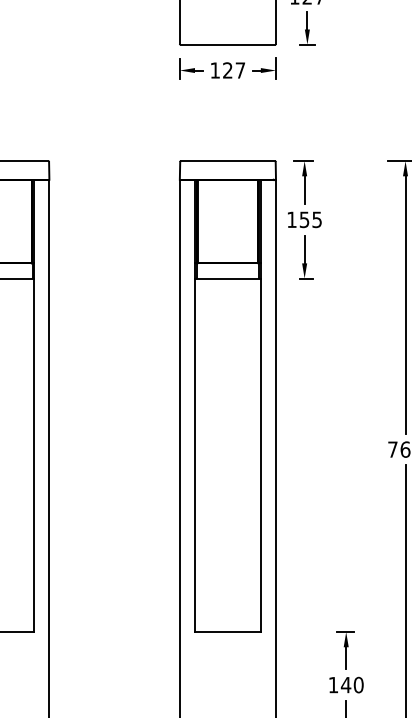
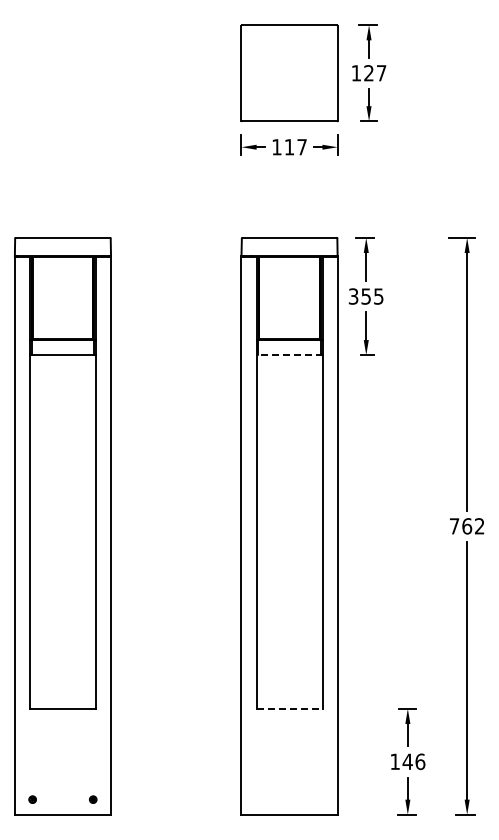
text: (226, 70) -> (288, 147), 127 -> 117
text: (291, 219) -> (353, 296), 155 -> 355
line: (227, 278) -> (289, 355), solid -> dashed
line: (227, 631) -> (289, 708), solid -> dashed
text: (358, 684) -> (420, 761), 140 -> 146

